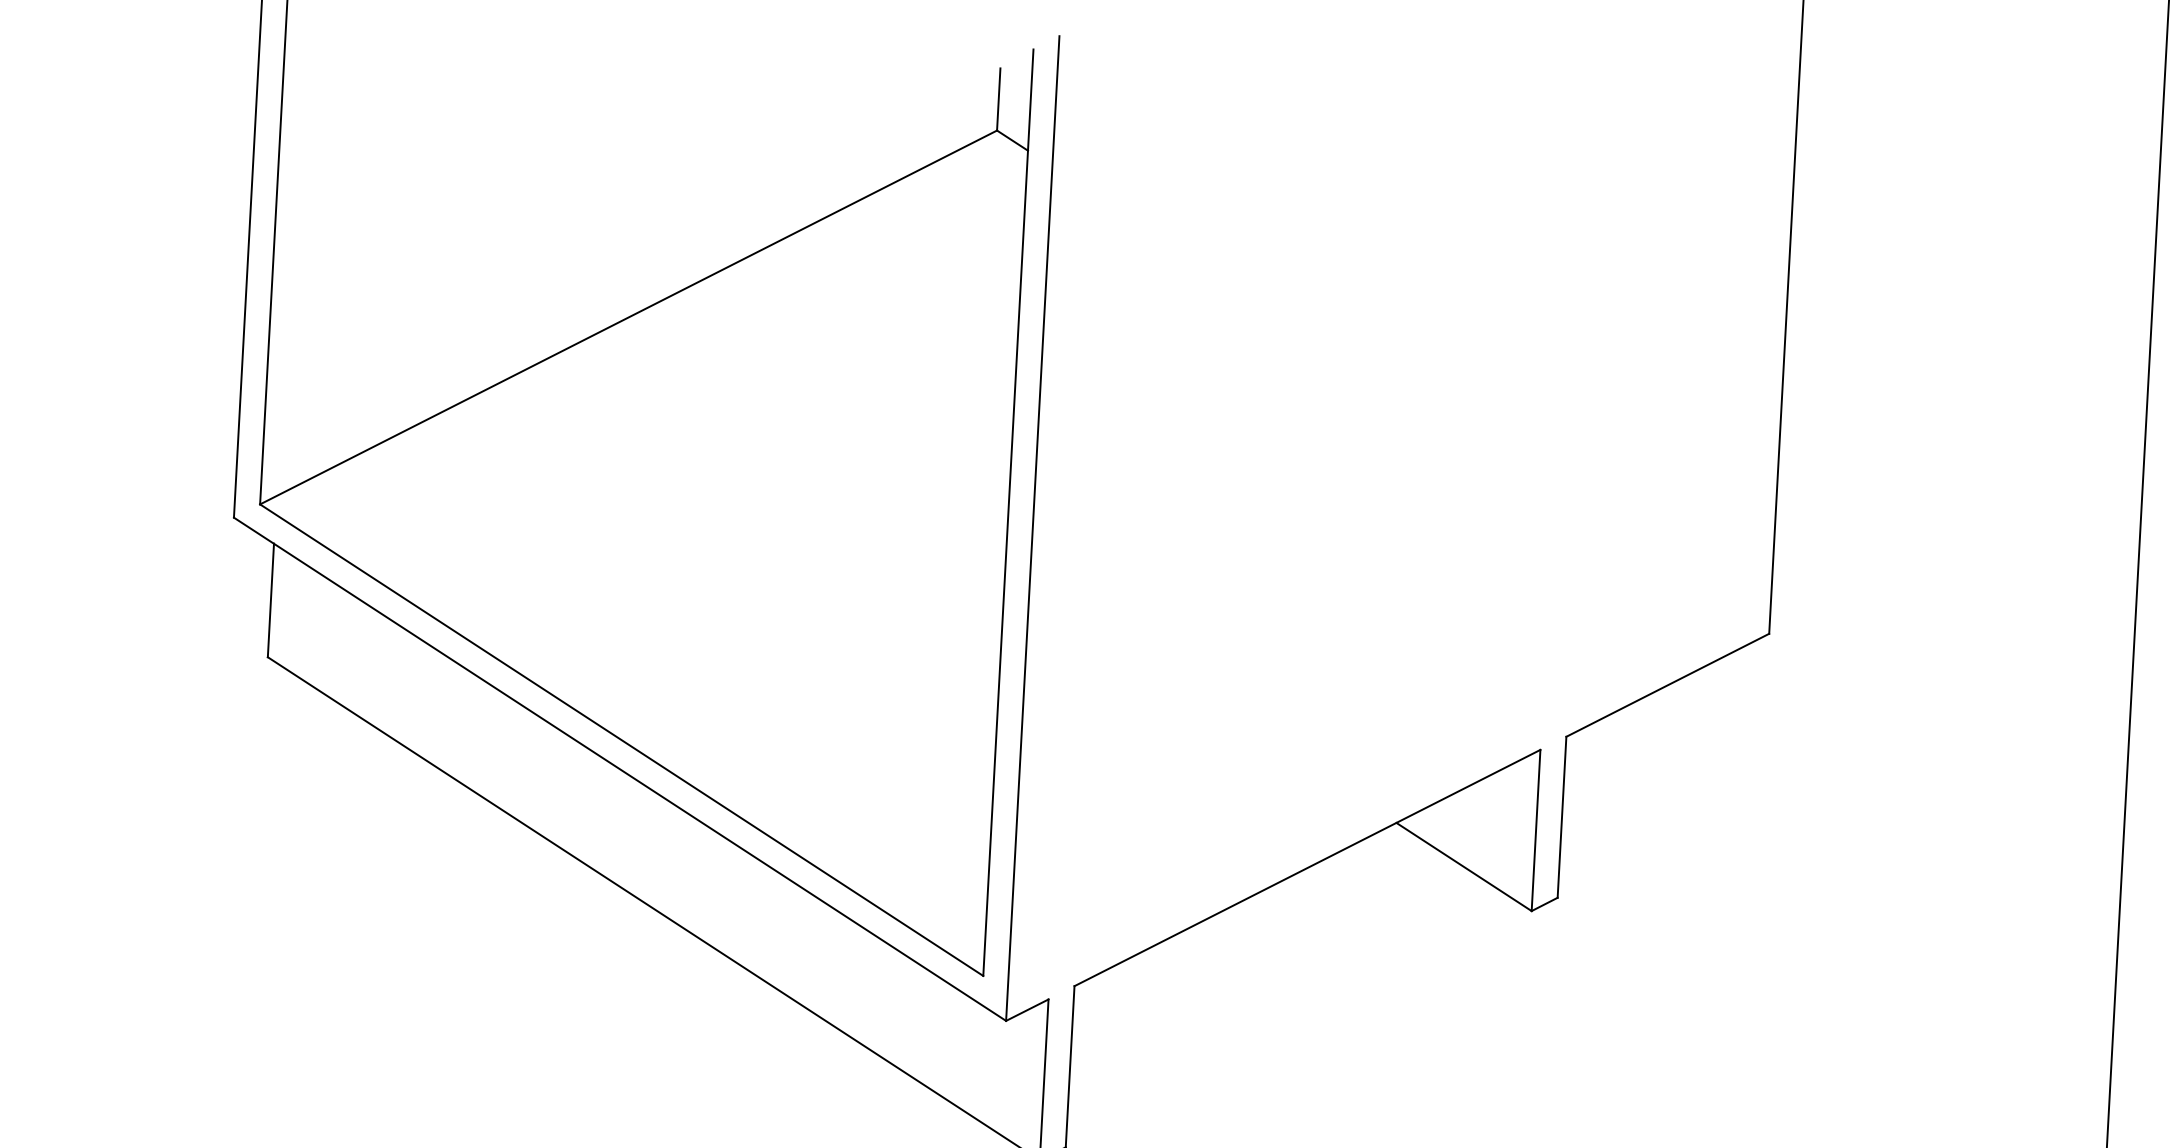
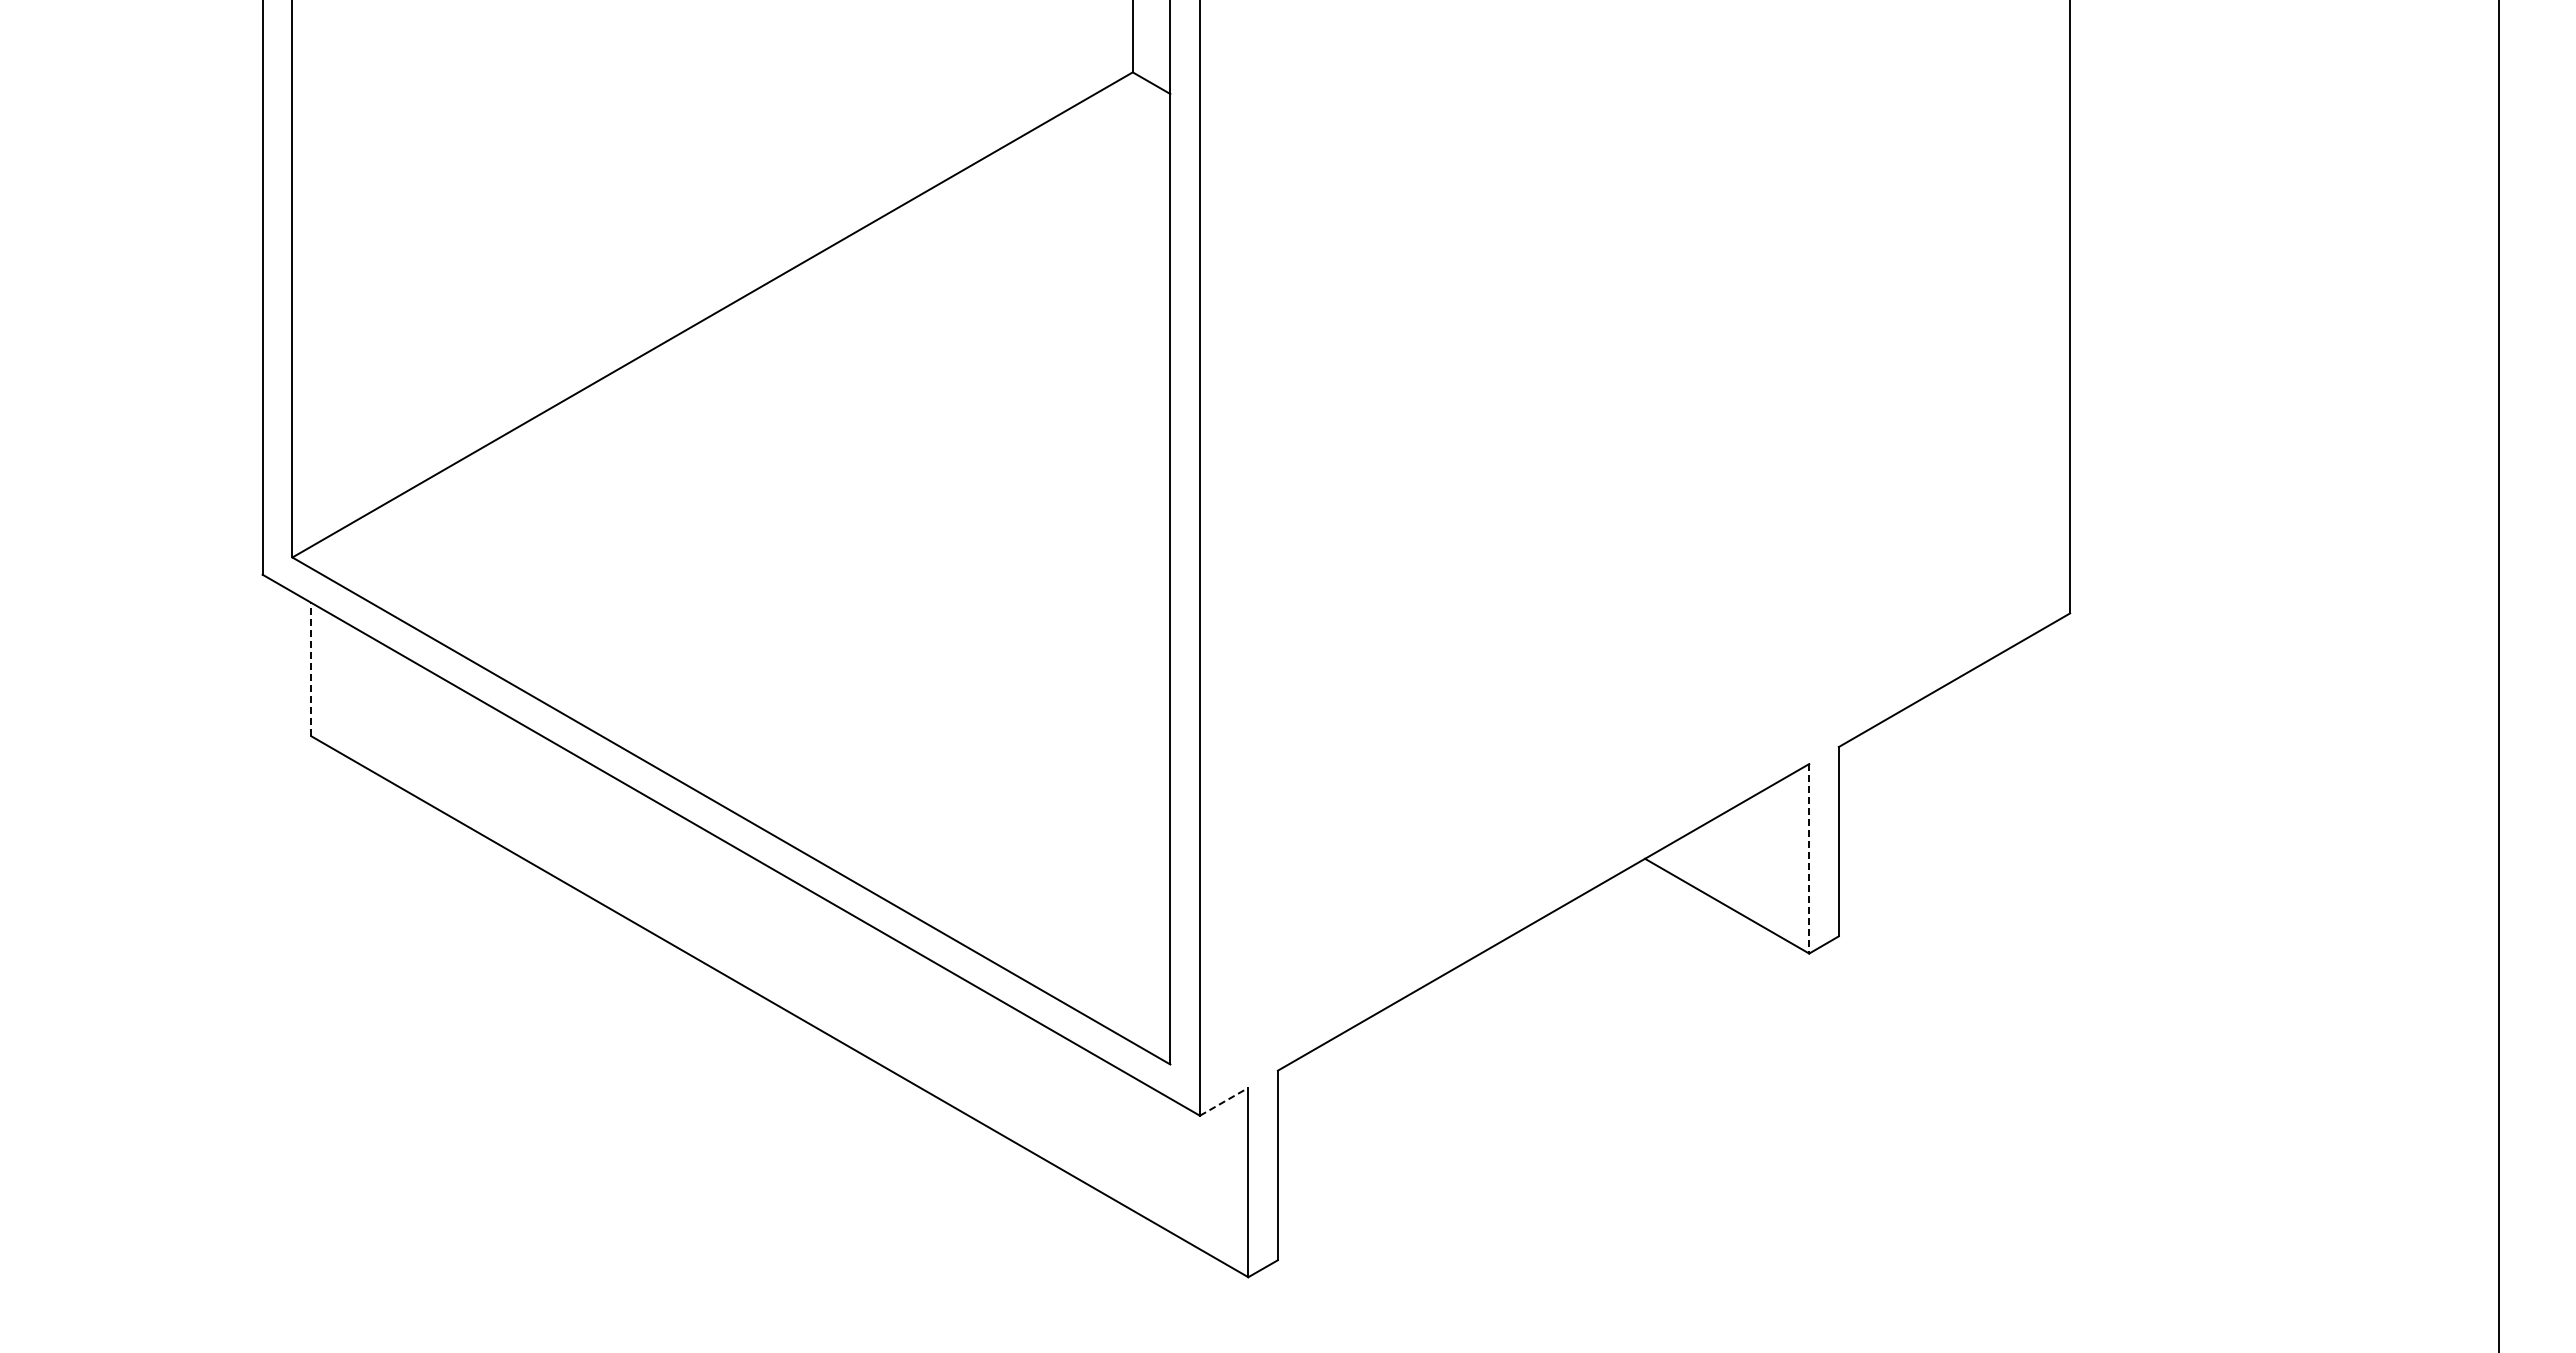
line: (271, 600) -> (311, 669), solid -> dashed
line: (1536, 830) -> (1809, 858), solid -> dashed
line: (1027, 1009) -> (1224, 1101), solid -> dashed

